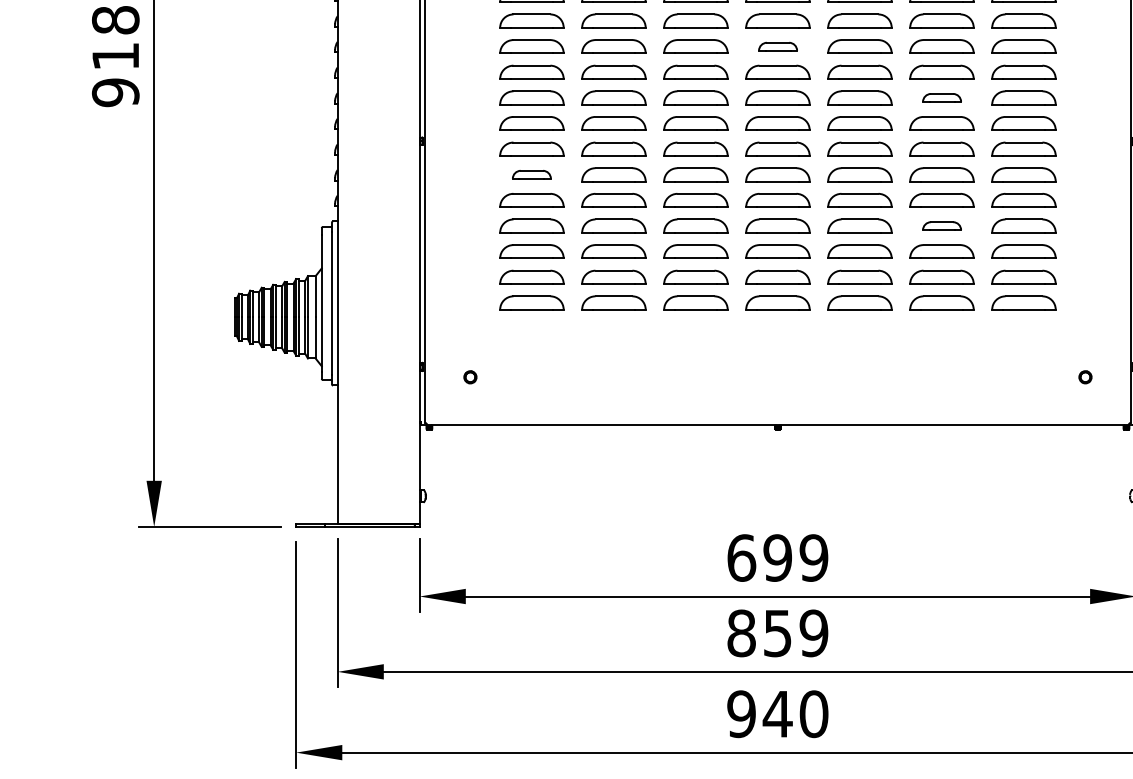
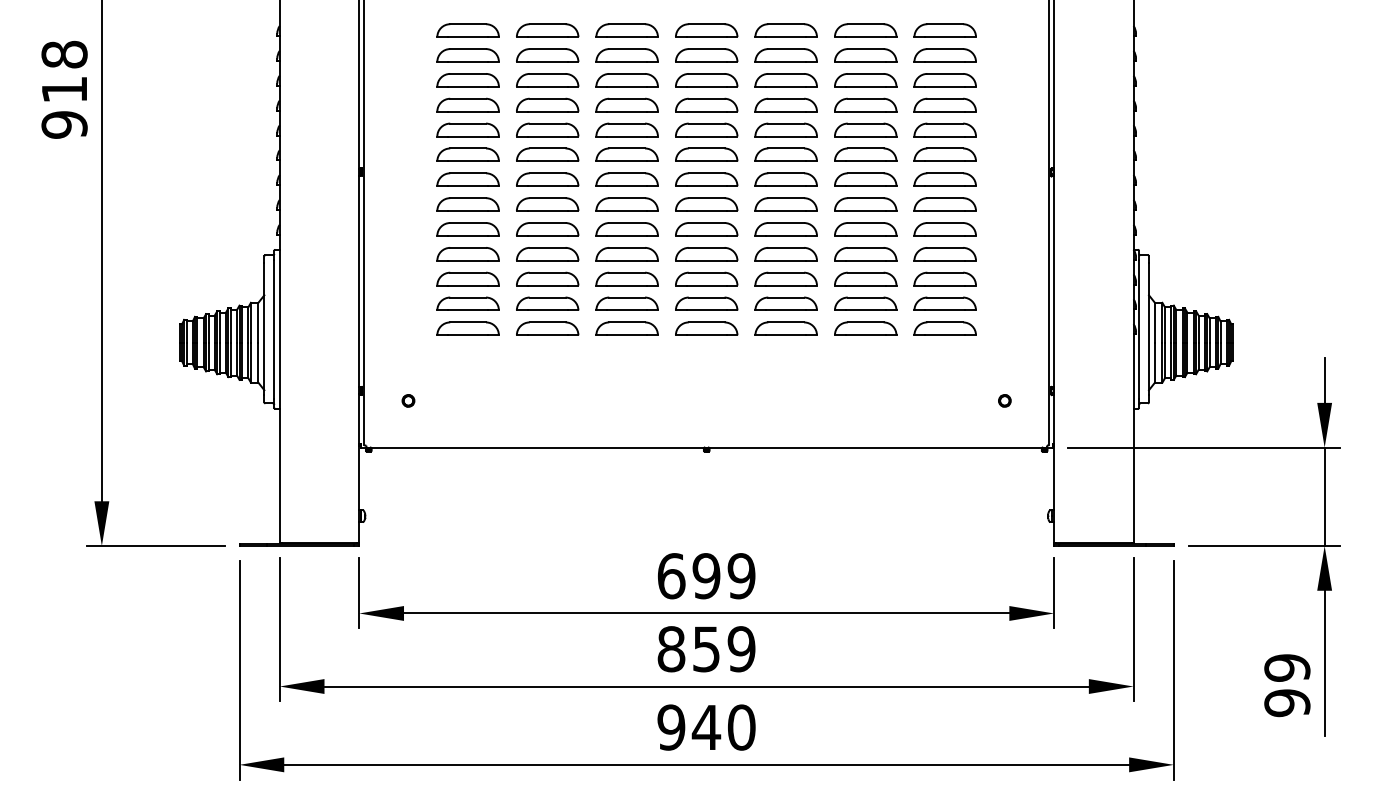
part: (777, 46) -> (706, 80), size x1.67
part: (941, 97) -> (865, 129), size x1.67
part: (531, 174) -> (467, 204), size x1.67
part: (941, 226) -> (865, 254), size x1.67

